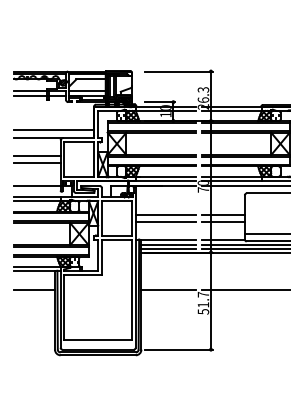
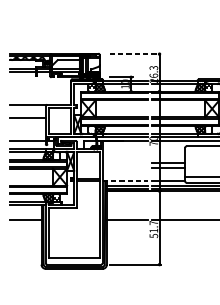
line: (179, 71) -> (135, 54), solid -> dashed
line: (53, 129) -> (40, 98), removed
line: (36, 162) -> (27, 122), removed
line: (165, 215) -> (125, 163), removed
line: (165, 221) -> (125, 167), removed
line: (166, 239) -> (125, 181), solid -> dashed

